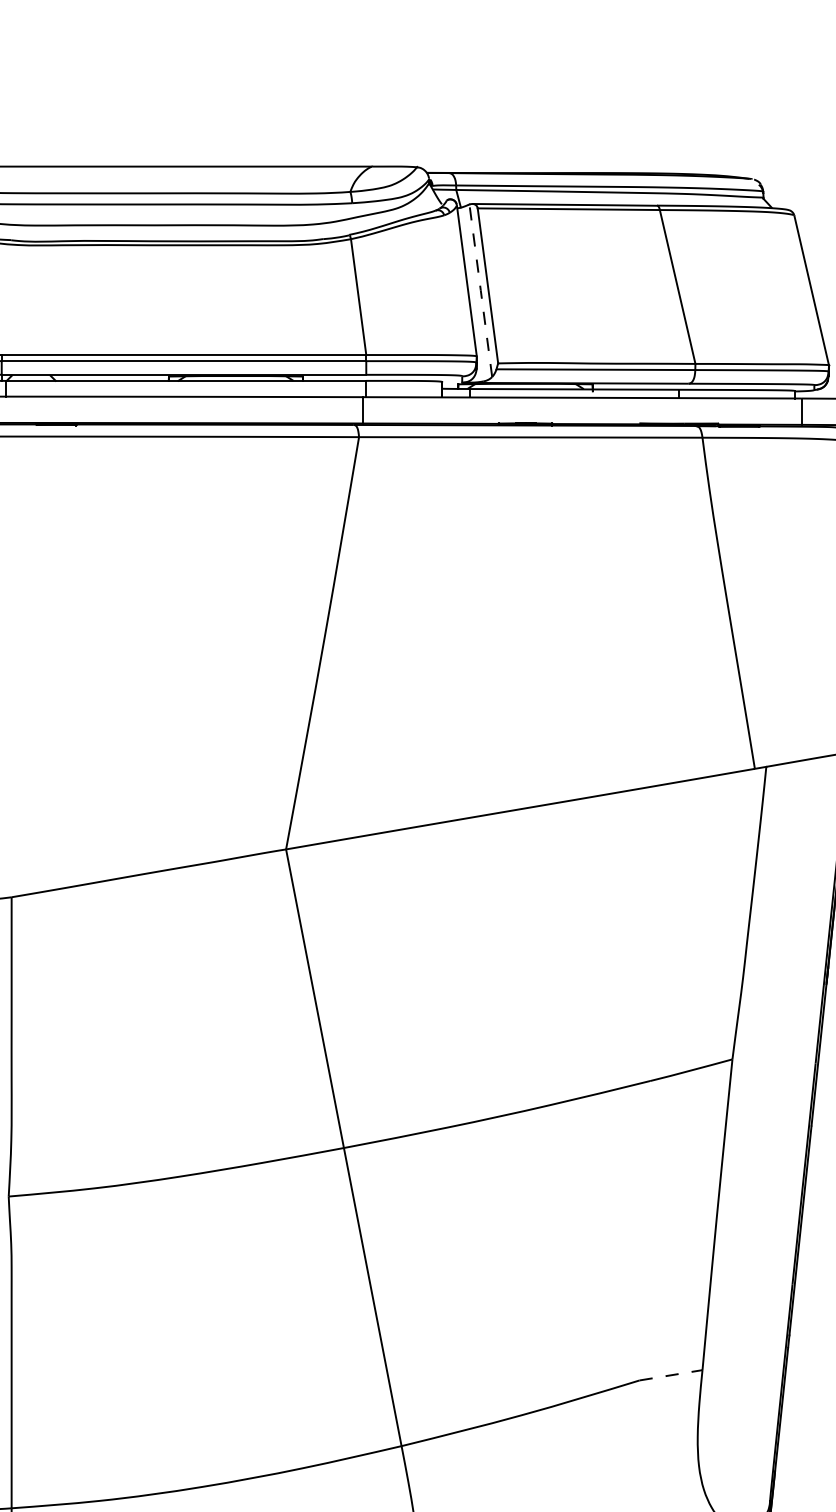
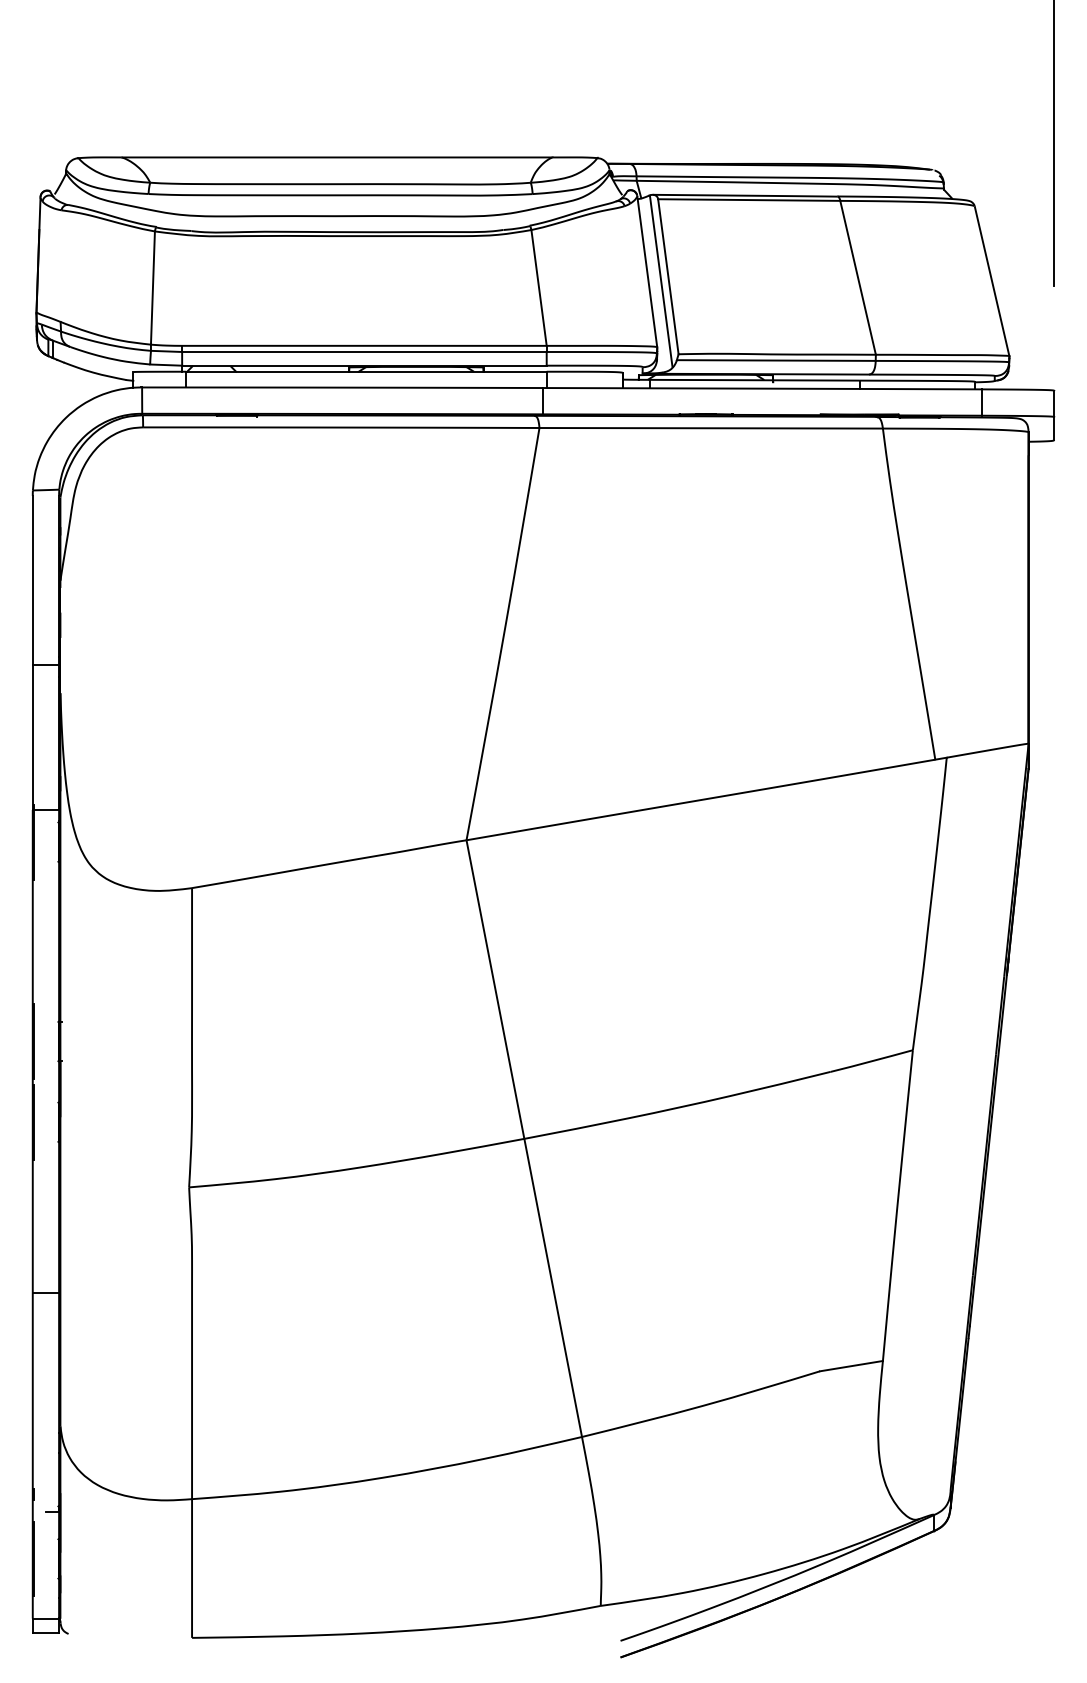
line: (481, 290) -> (661, 281), dashed -> solid
line: (671, 1375) -> (851, 1366), dashed -> solid

